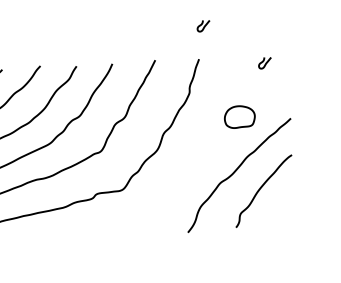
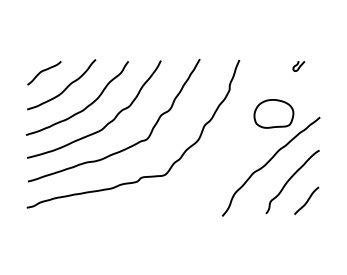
curve: (204, 26) -> (245, 30), removed
part: (239, 116) -> (273, 113), size x1.43
curve: (280, 210) -> (306, 200), added

